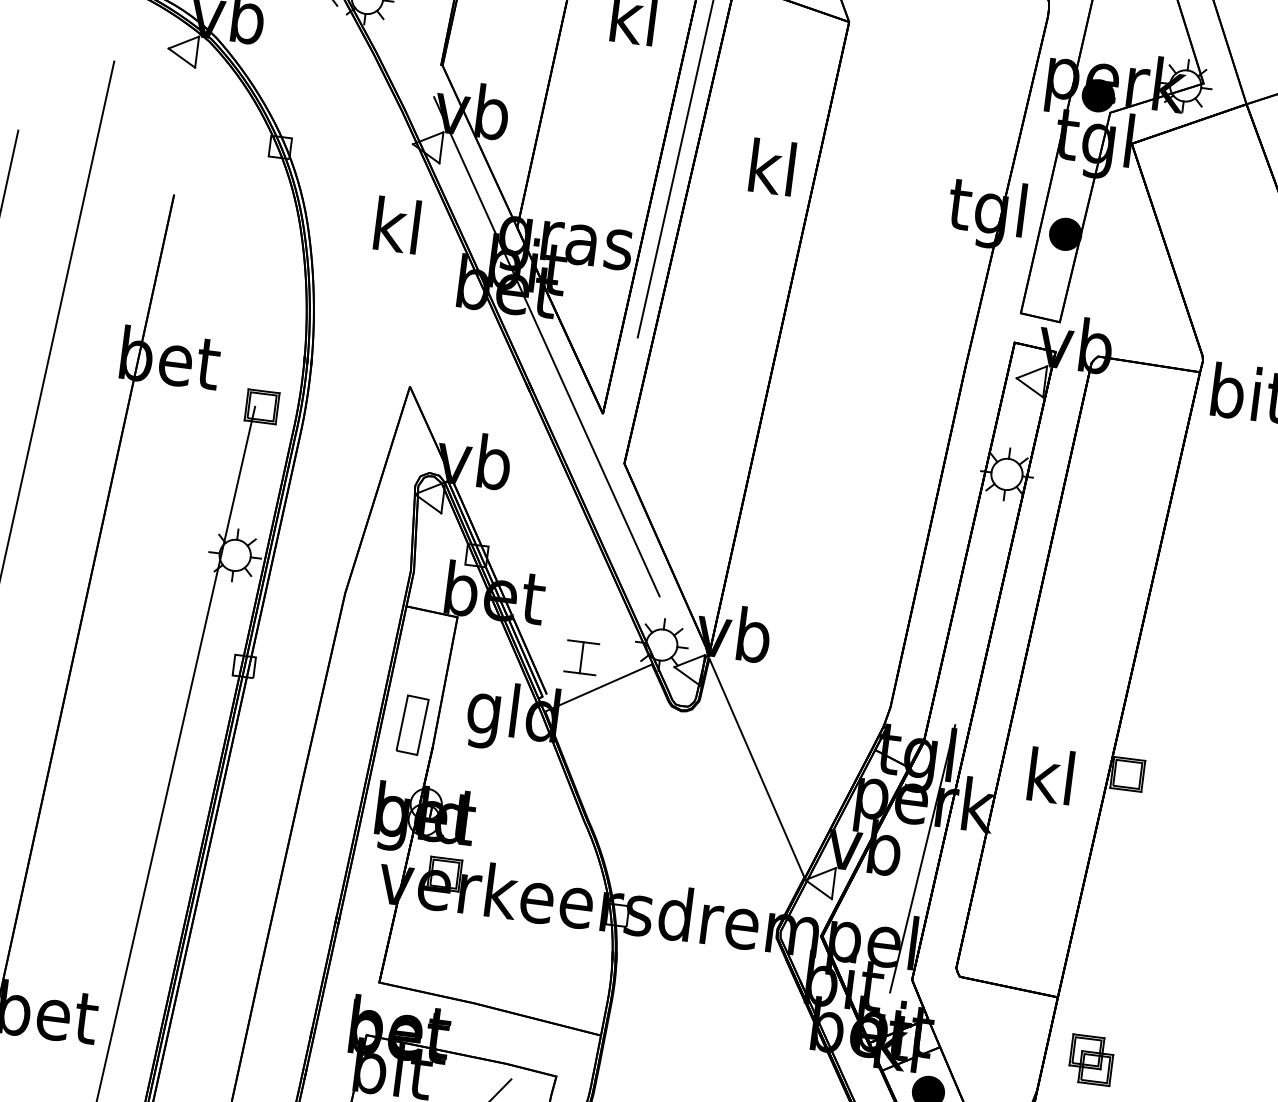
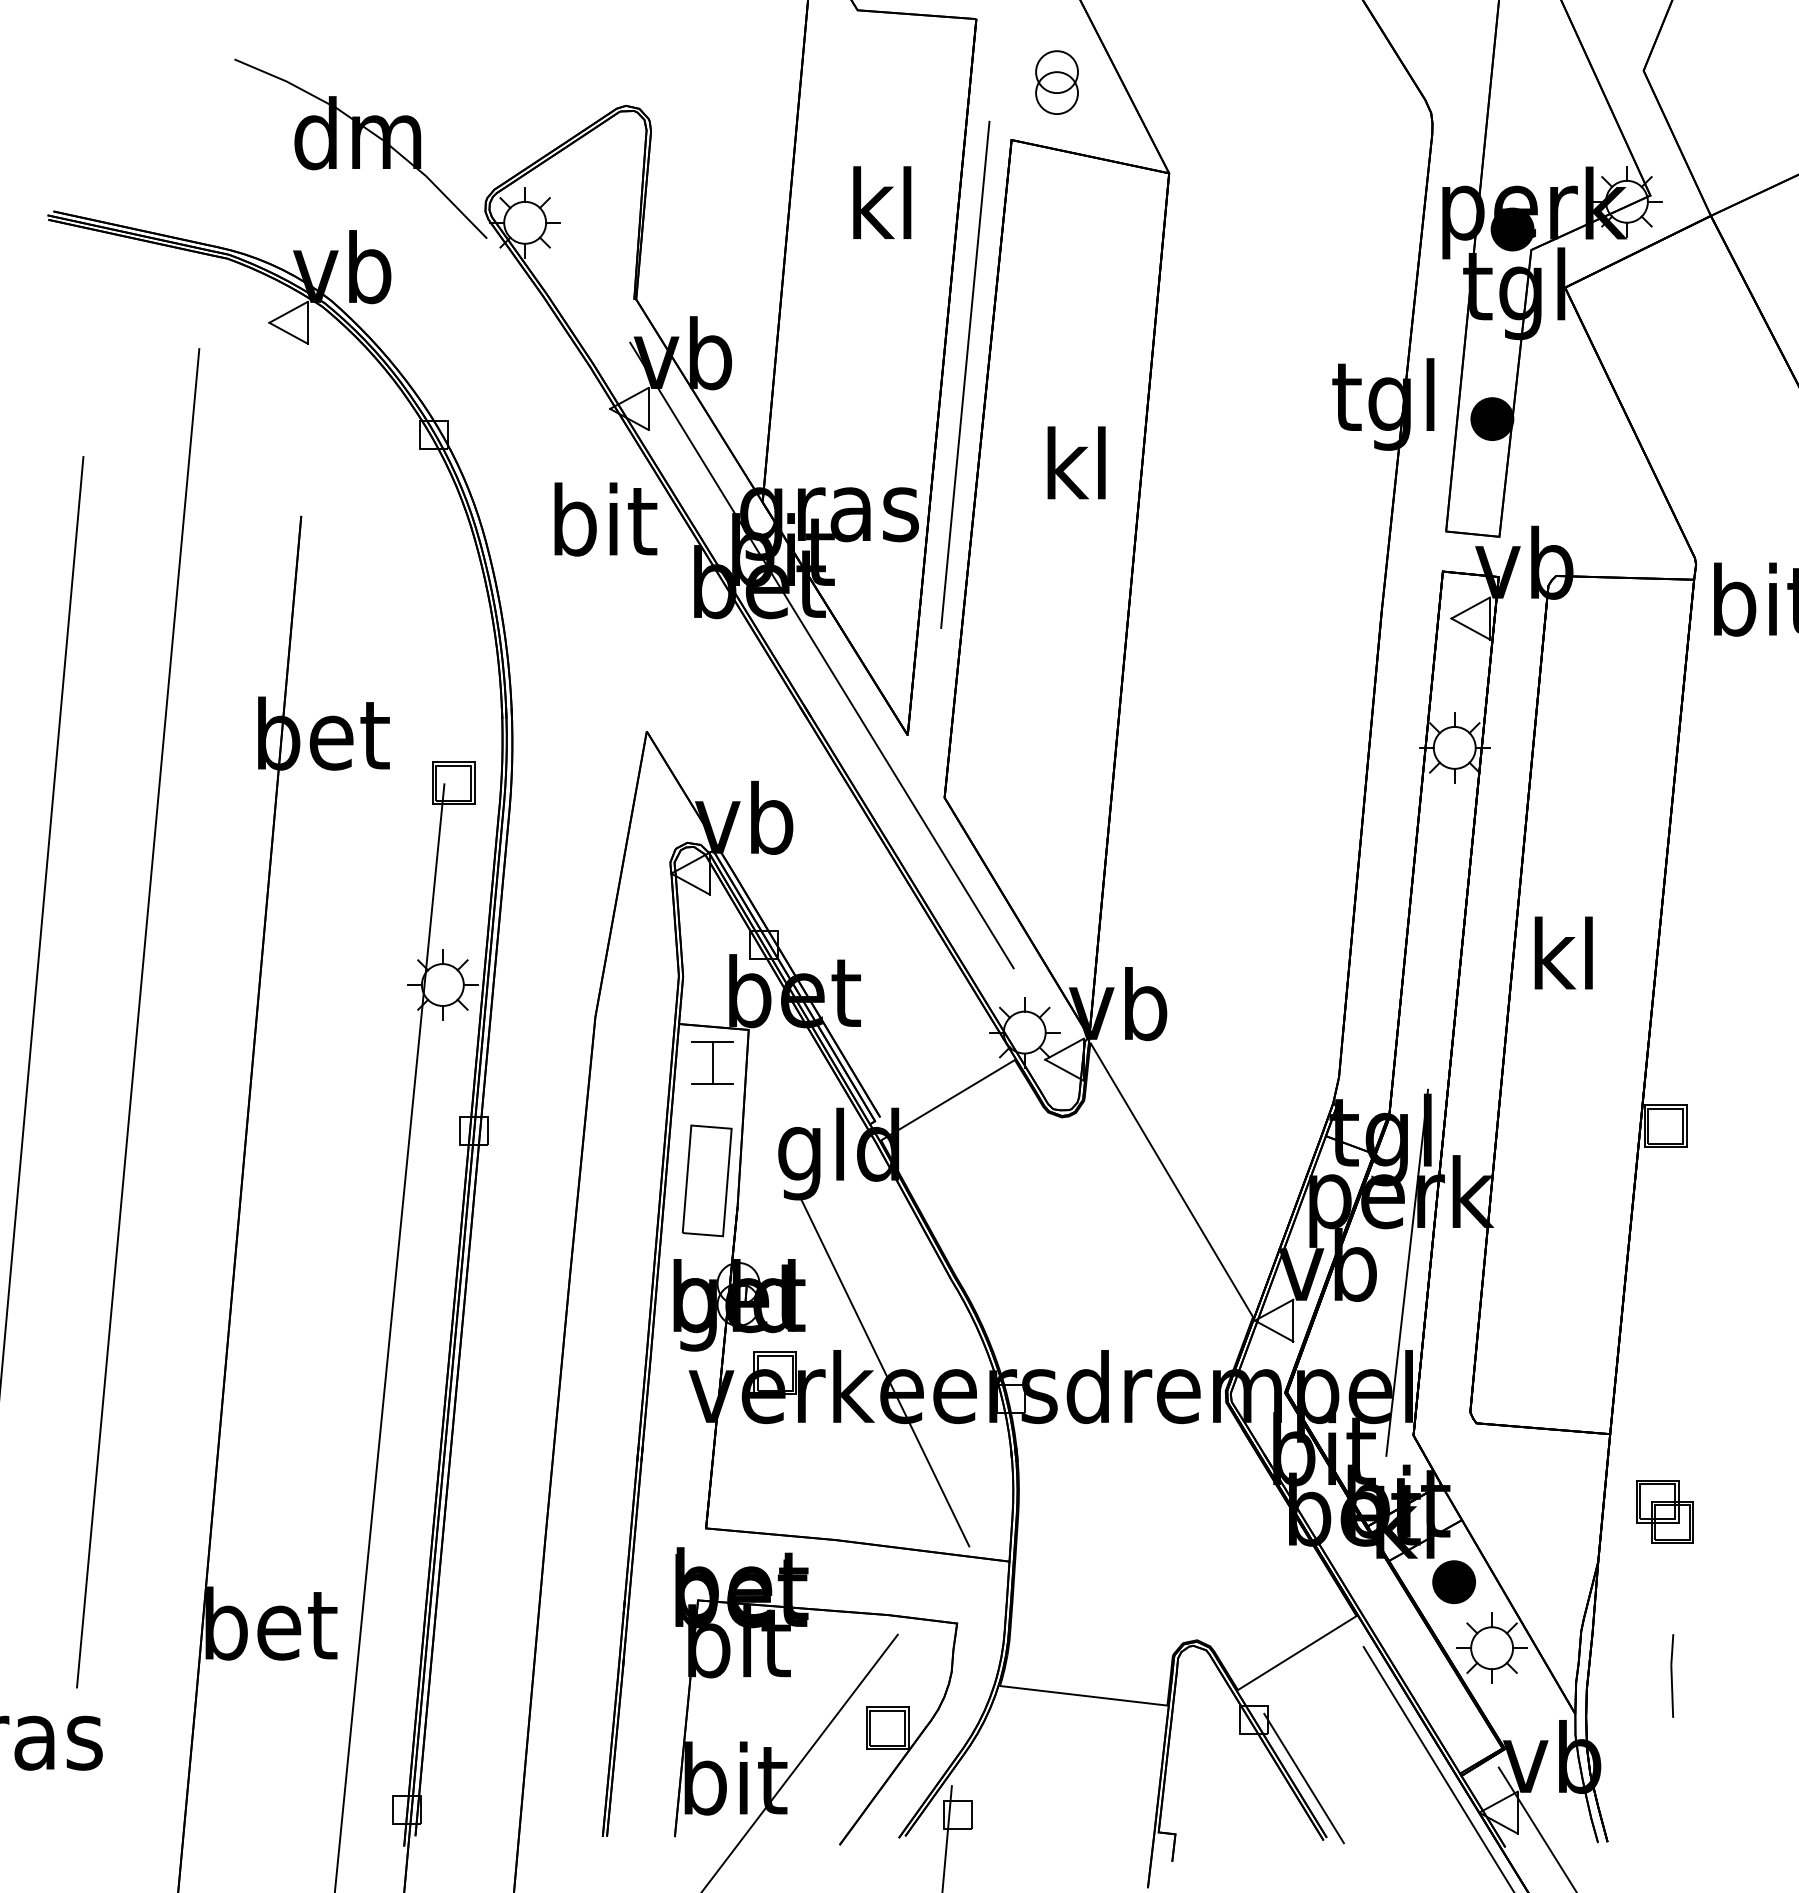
text: (772, 166) -> (1076, 462), moved
text: (399, 225) -> (605, 519), kl -> bit
part: (581, 657) -> (712, 1062), moved
part: (412, 724) -> (706, 1180), size x1.43
text: (1050, 775) -> (1563, 952), moved
line: (526, 883) -> (884, 1372), added

